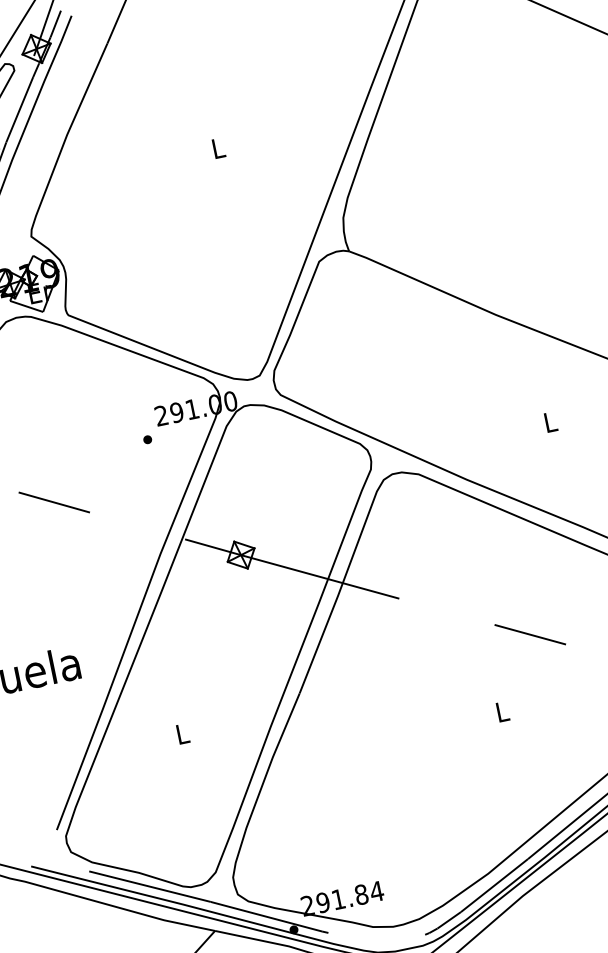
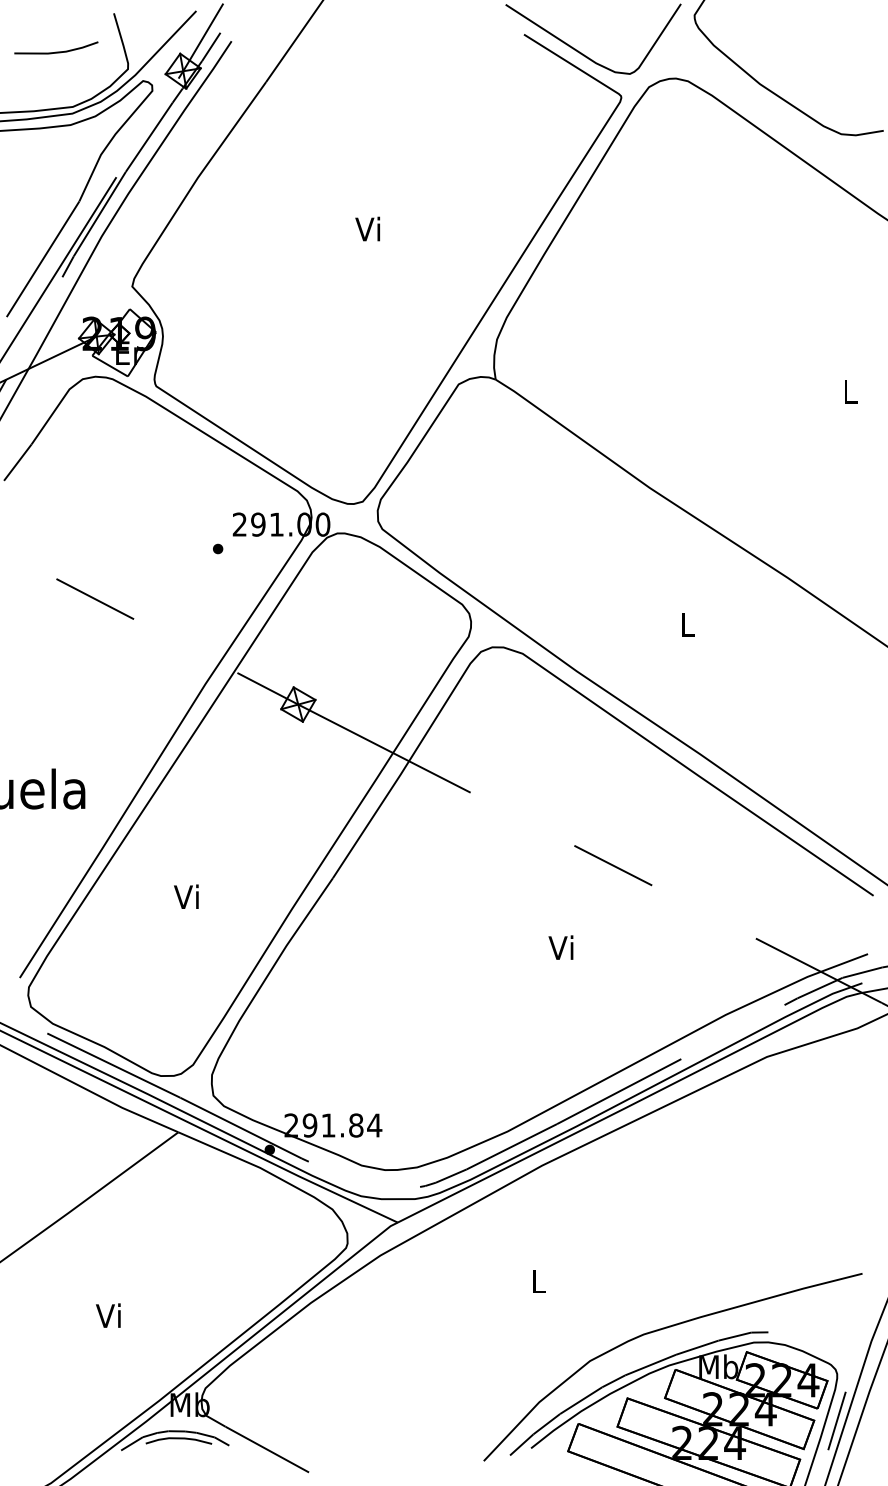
text: (216, 147) -> (367, 228), L -> Vi
text: (500, 711) -> (560, 947), L -> Vi
text: (181, 733) -> (186, 896), L -> Vi

